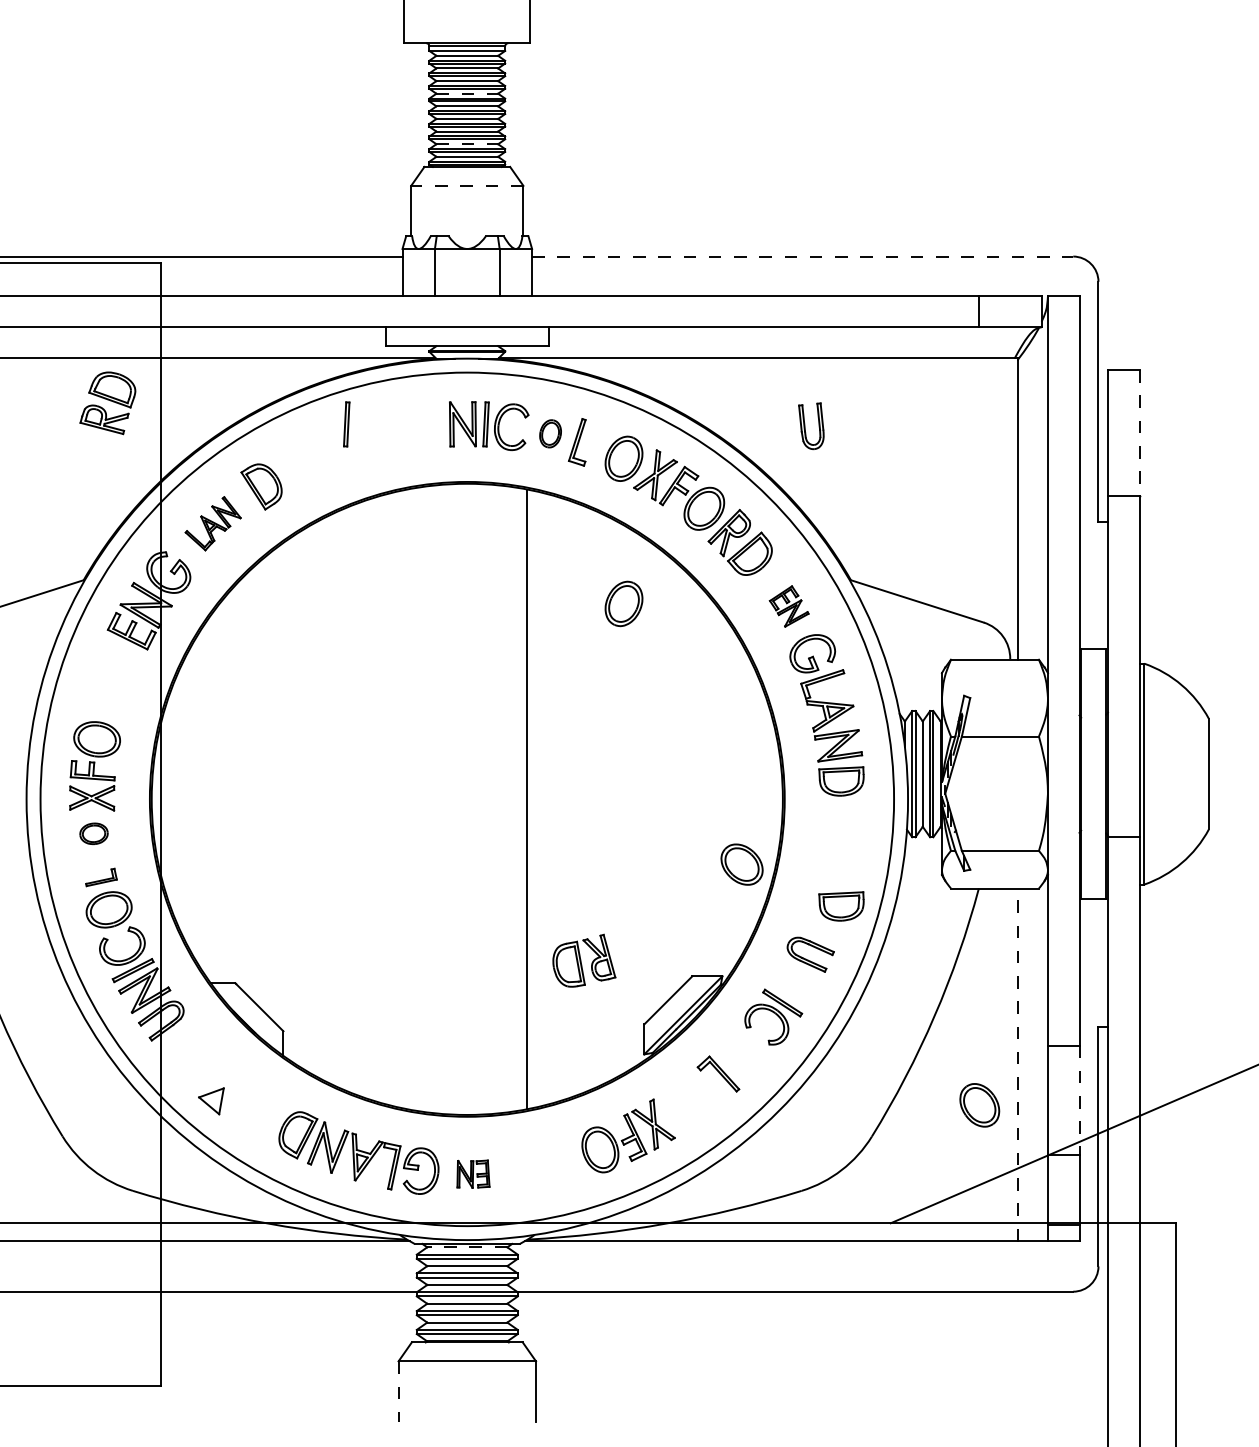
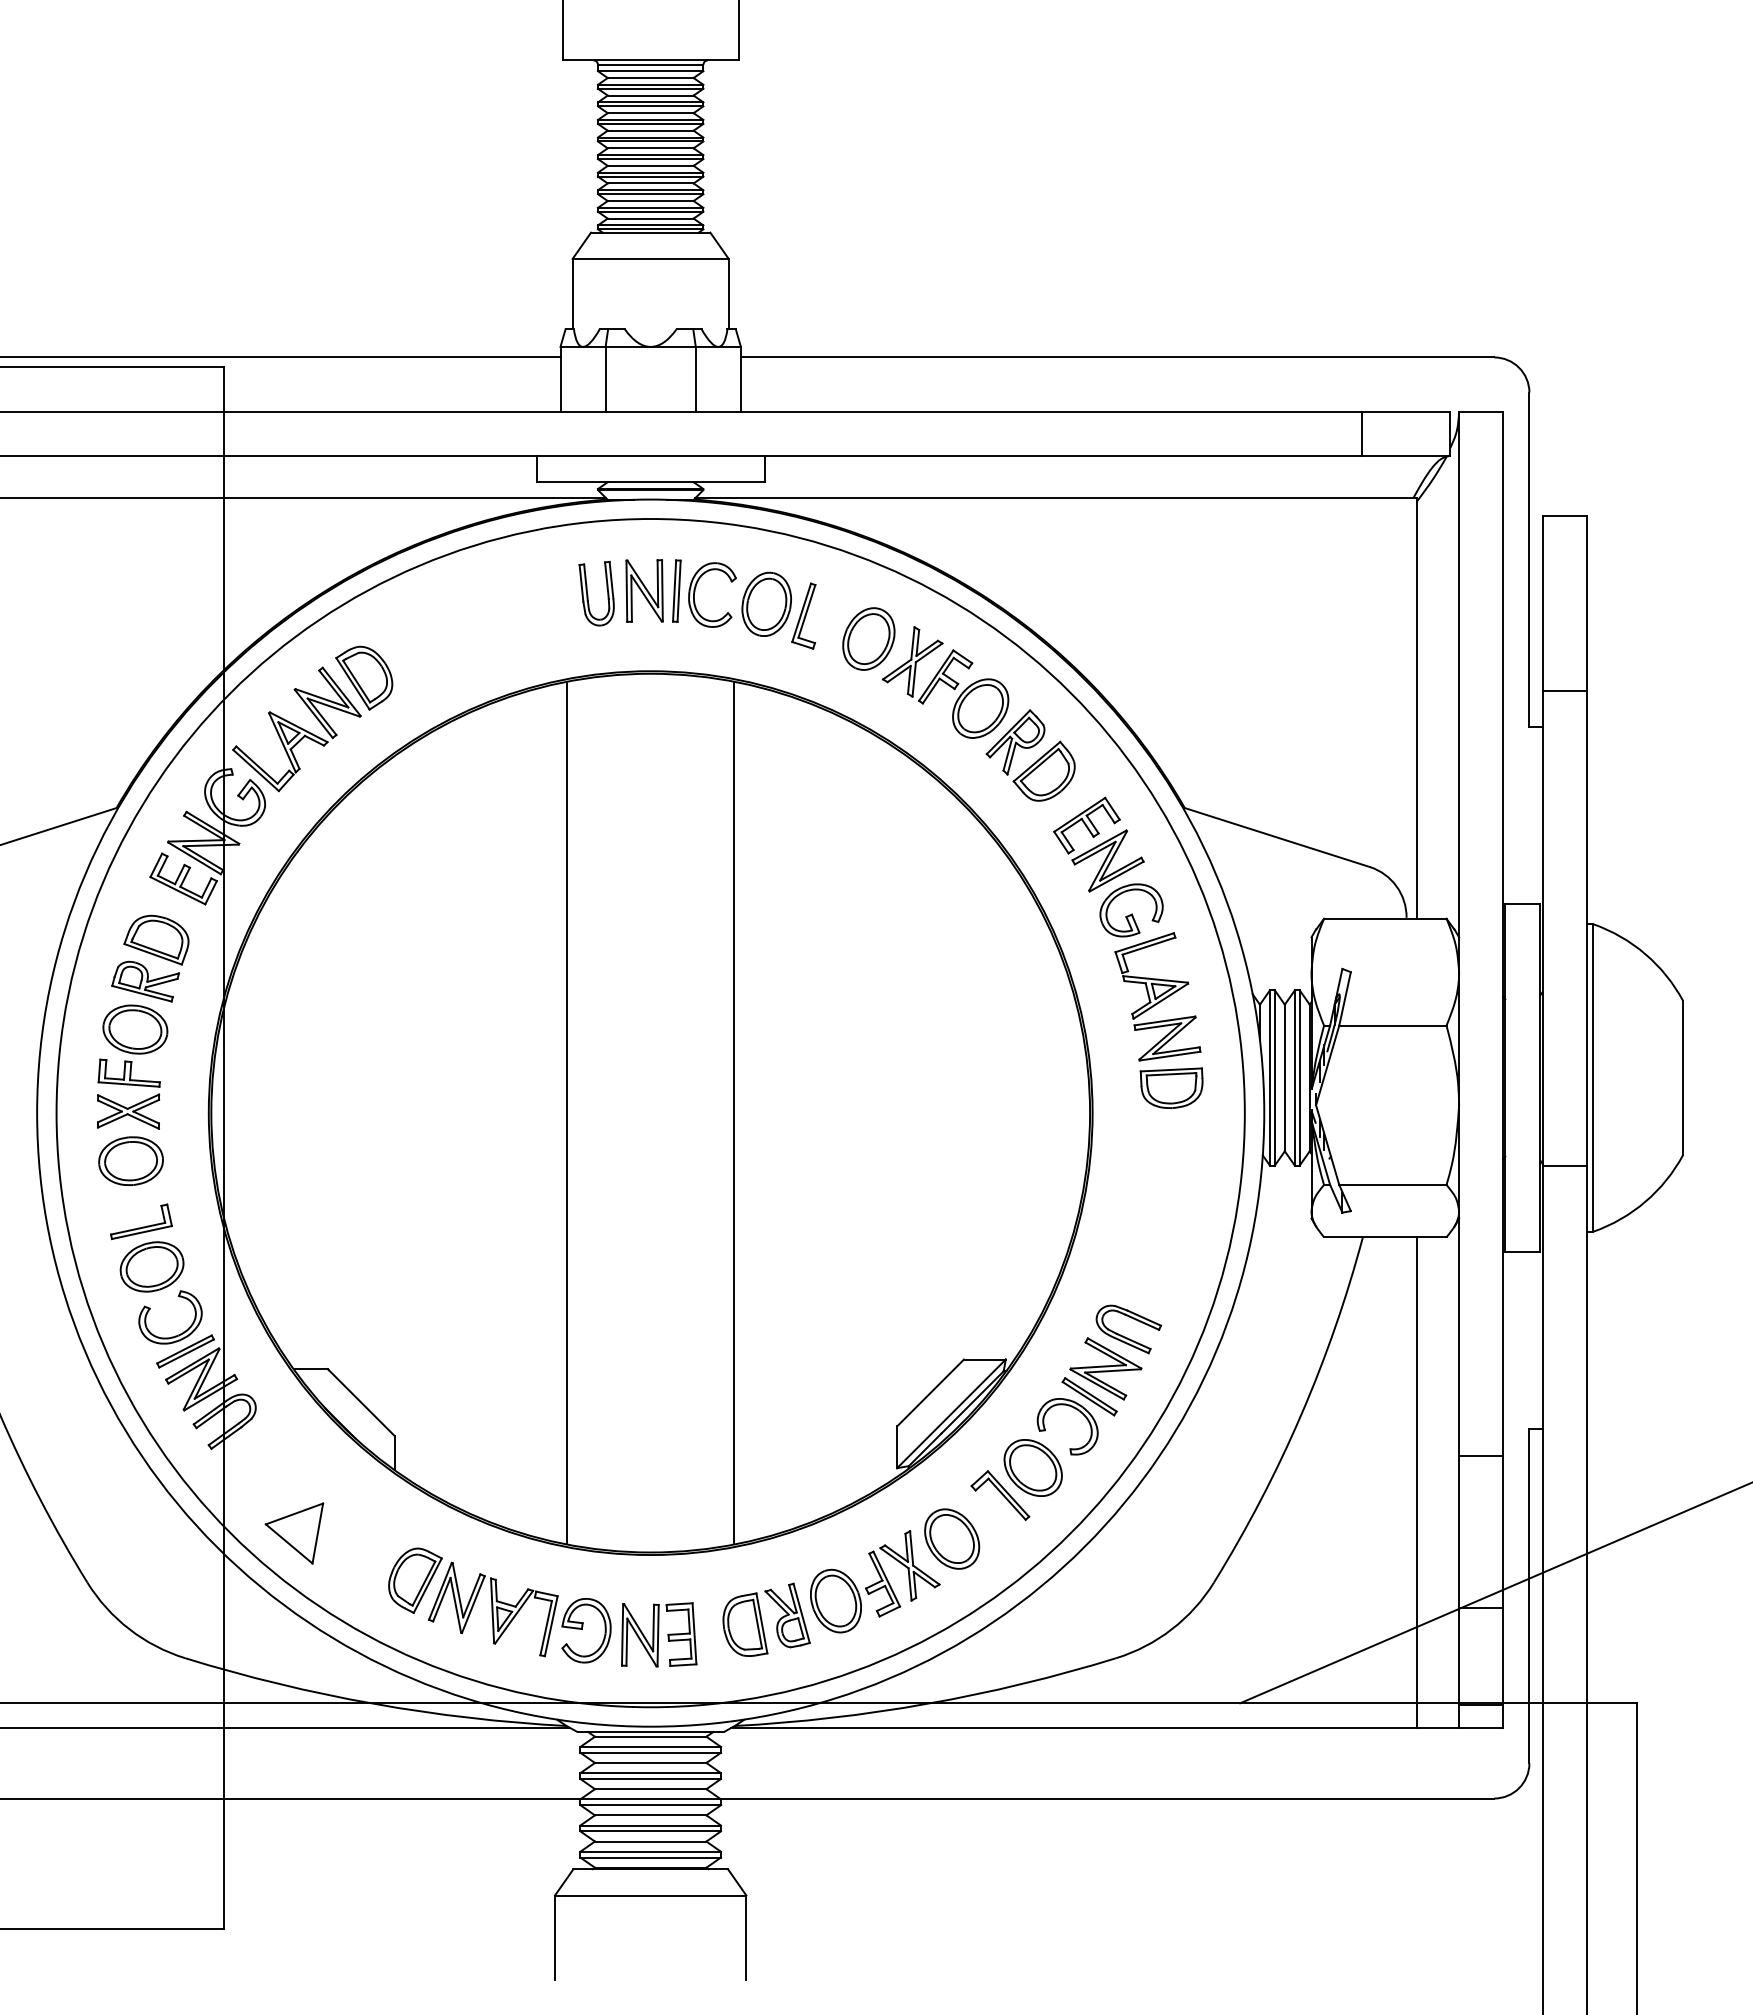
line: (467, 93) -> (650, 130), dashed -> solid
line: (467, 144) -> (650, 201), dashed -> solid
line: (467, 186) -> (650, 259), dashed -> solid
line: (802, 256) -> (1117, 357), dashed -> solid
part: (108, 403) -> (150, 958), moved
part: (346, 423) -> (482, 590), removed
part: (805, 426) -> (588, 594), moved
part: (550, 433) -> (766, 603), size x1.67
line: (1139, 433) -> (1586, 603), dashed -> solid
part: (212, 523) -> (296, 729), size x1.67
part: (623, 603) -> (868, 840), removed
part: (788, 606) -> (1098, 844), size x1.67
line: (407, 798) -> (567, 1112), added
part: (93, 833) -> (130, 1160), size x1.67
part: (741, 864) -> (1032, 1467), moved
part: (101, 877) -> (141, 1221), size x1.43
part: (841, 905) -> (1171, 1261), removed
part: (584, 960) -> (766, 1619), moved
part: (793, 982) -> (1105, 1368), added
line: (1017, 1064) -> (1416, 1482), dashed -> solid
line: (1079, 1100) -> (1503, 1532), dashed -> solid
part: (211, 1101) -> (294, 1533), size x1.67
part: (980, 1104) -> (952, 1538), moved
part: (473, 1173) -> (659, 1634), size x1.67
line: (467, 1247) -> (650, 1736), dashed -> solid
line: (398, 1392) -> (555, 1938), dashed -> solid

